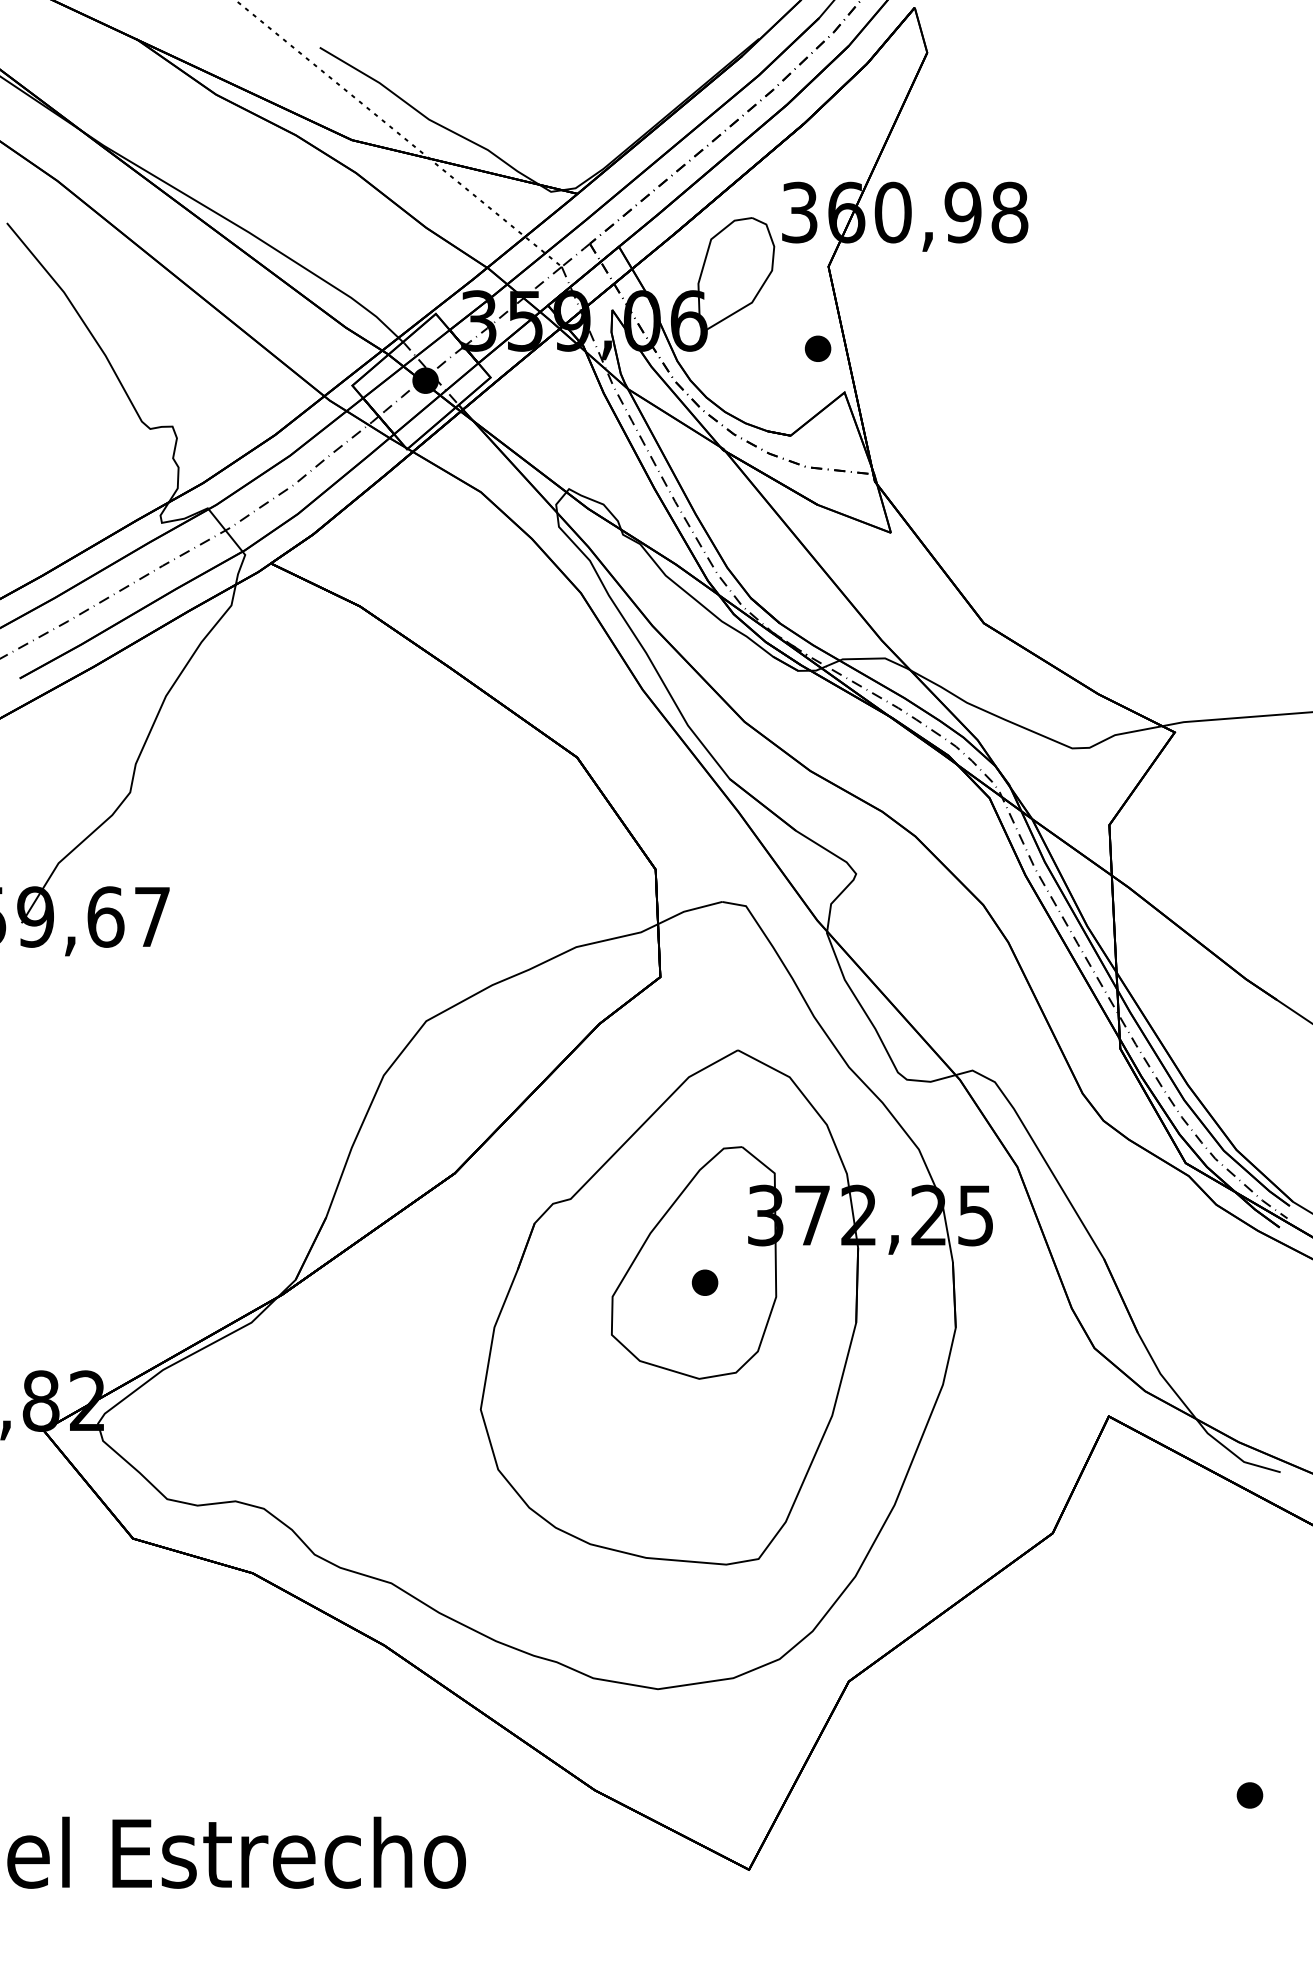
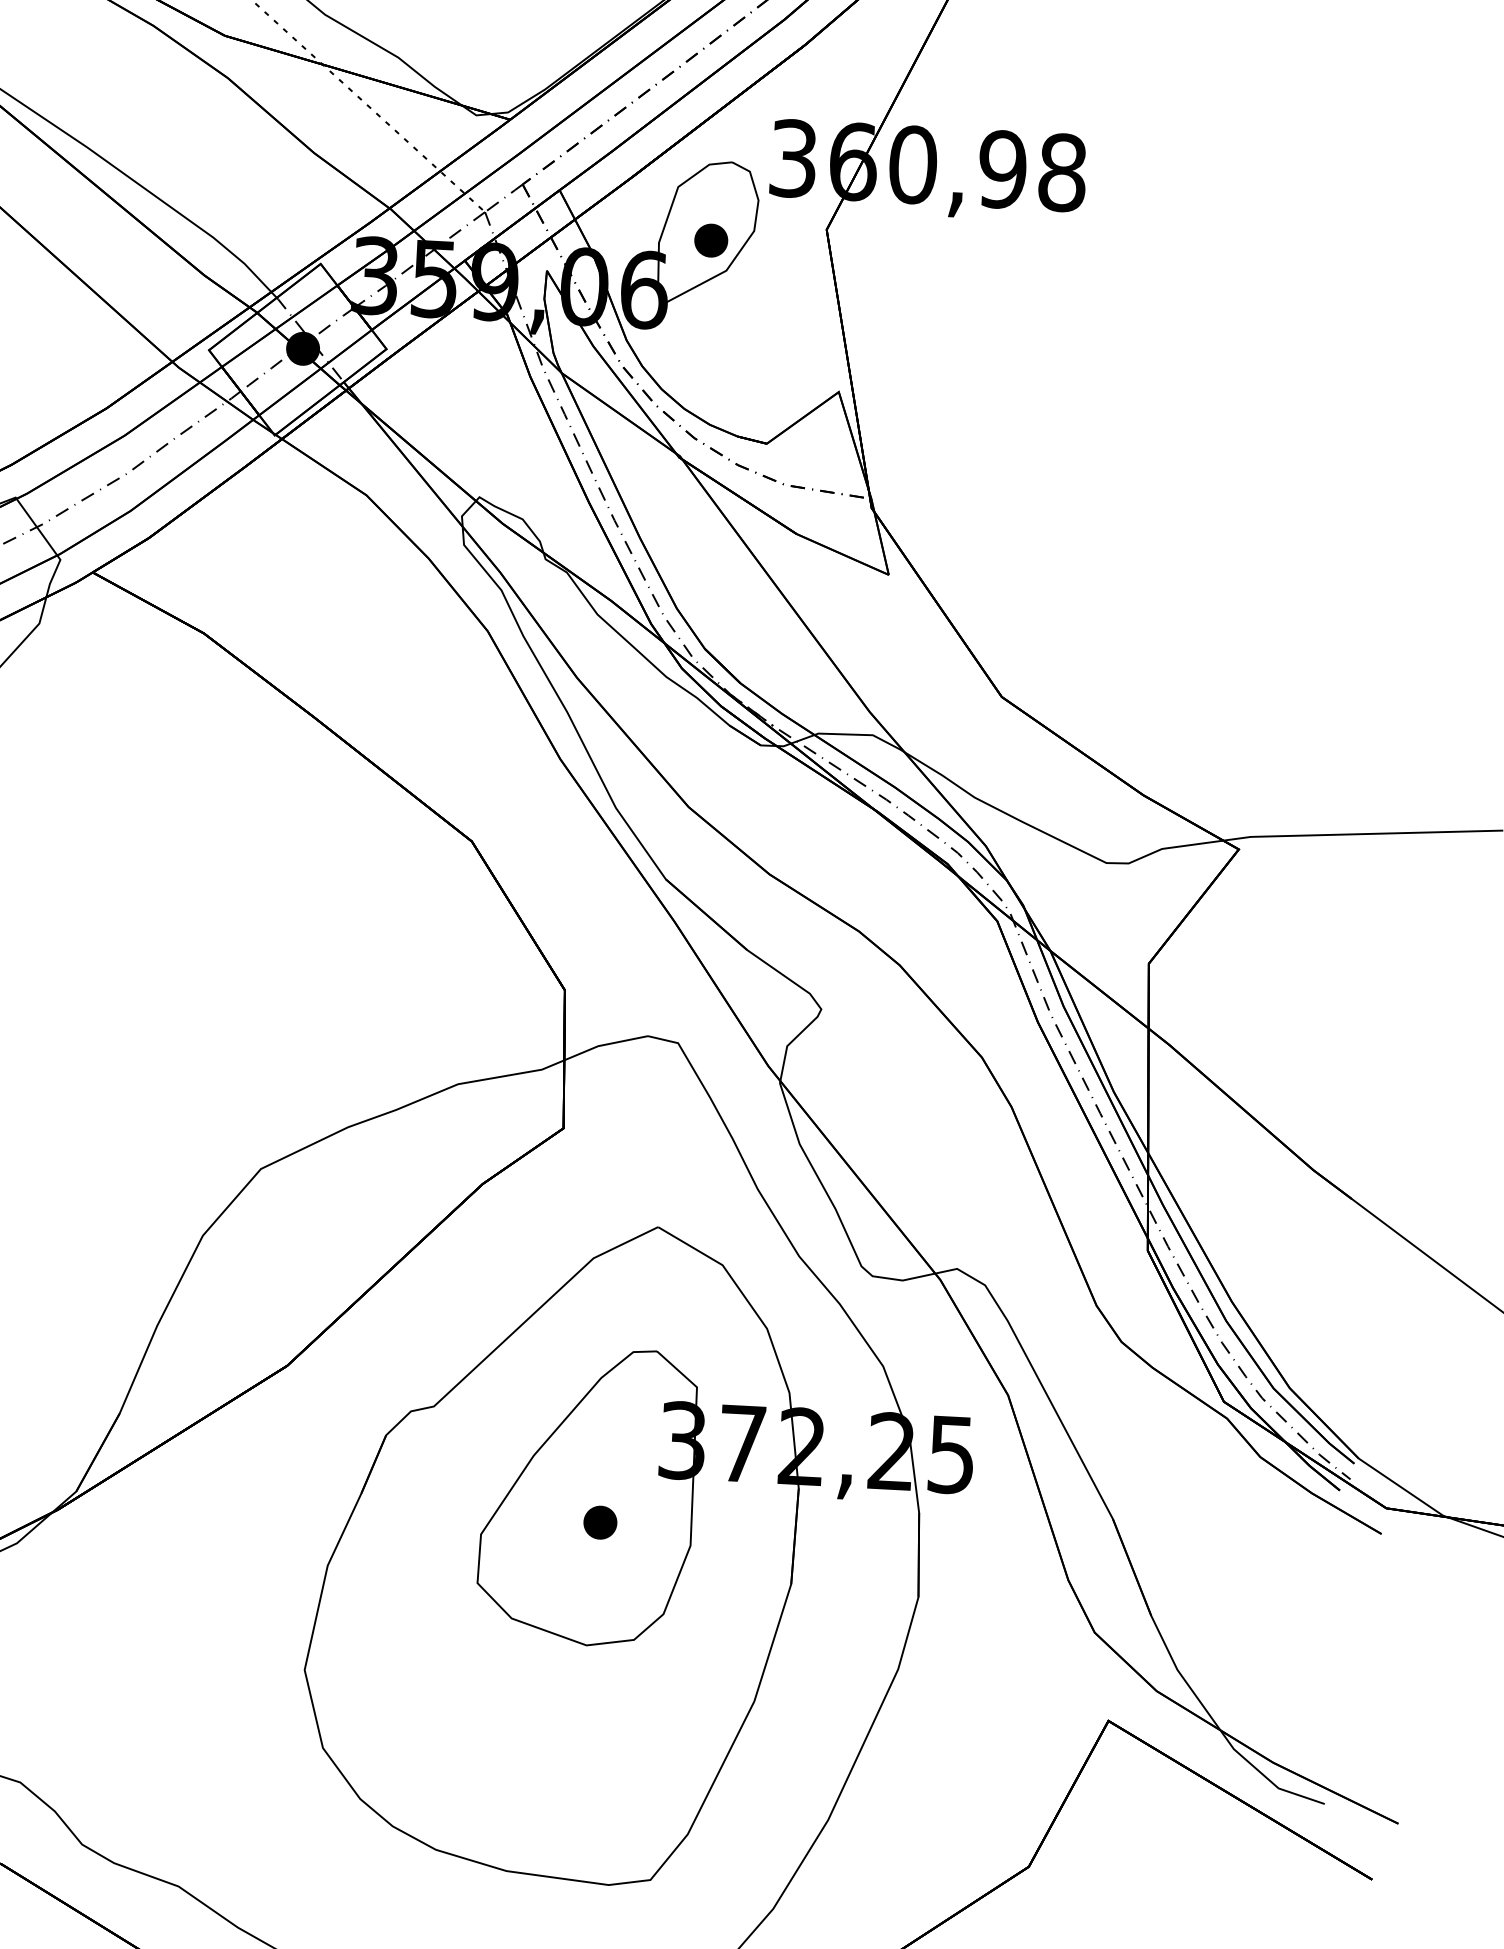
part: (817, 348) -> (710, 240), moved

